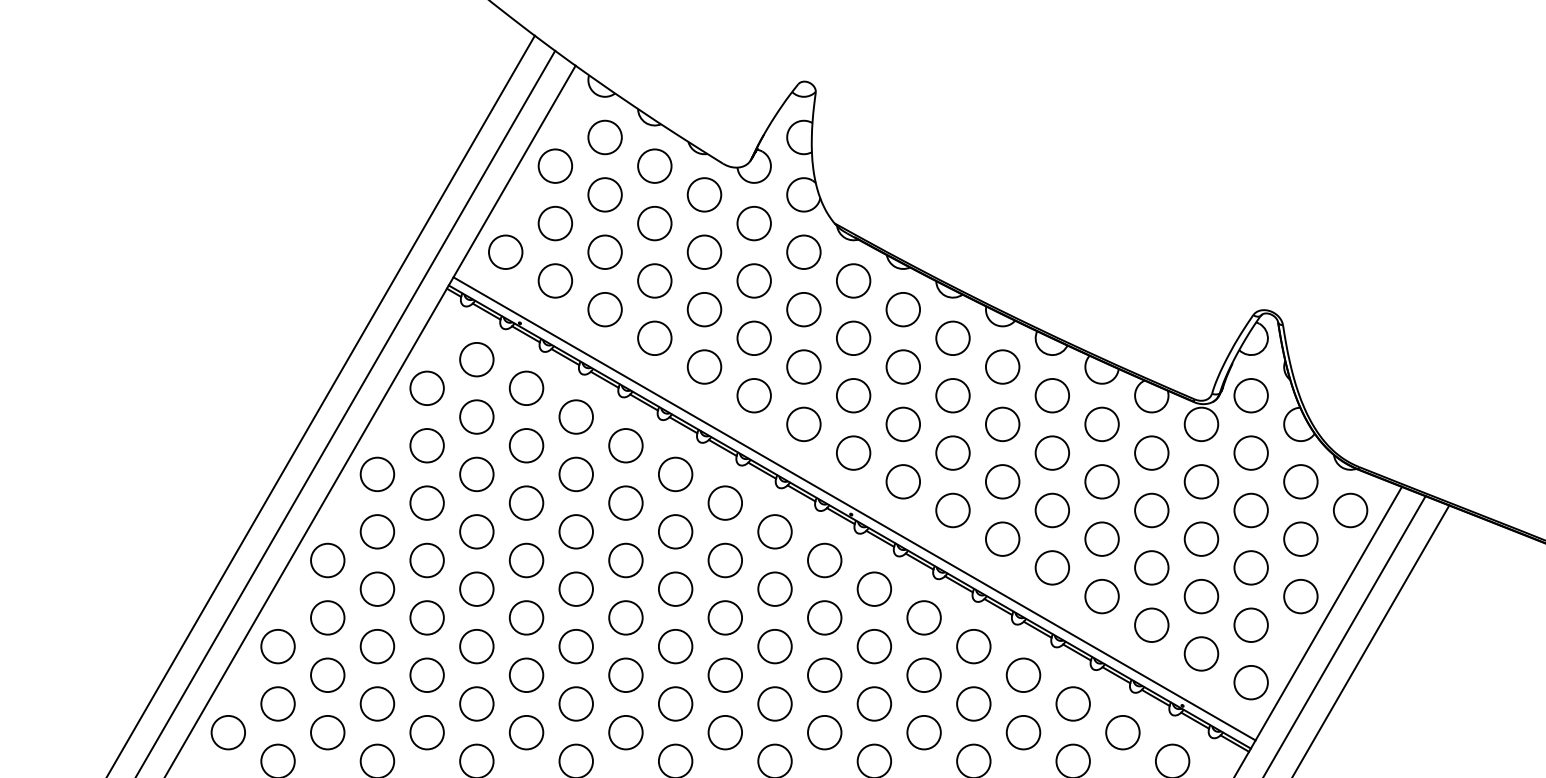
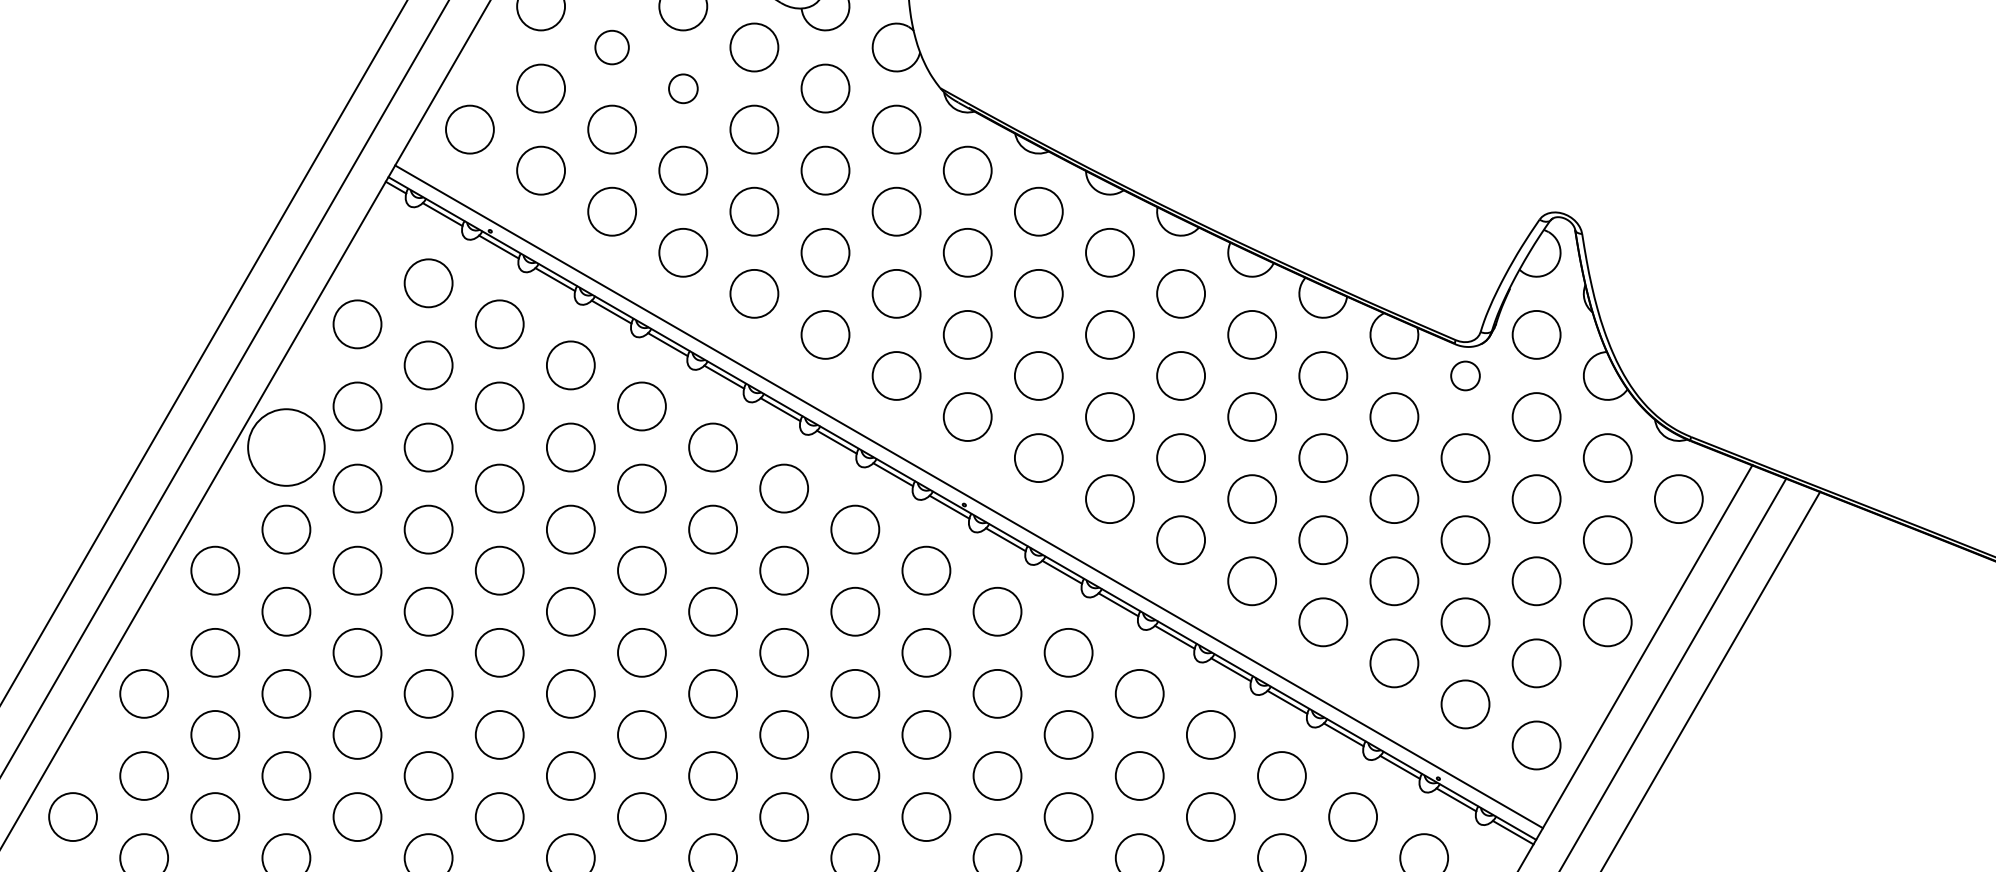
circle: (604, 194) -> (611, 46), size x0.7
circle: (654, 223) -> (682, 88), size x0.6
circle: (1201, 424) -> (1465, 376), size x0.6
circle: (377, 474) -> (286, 447), size x1.6

